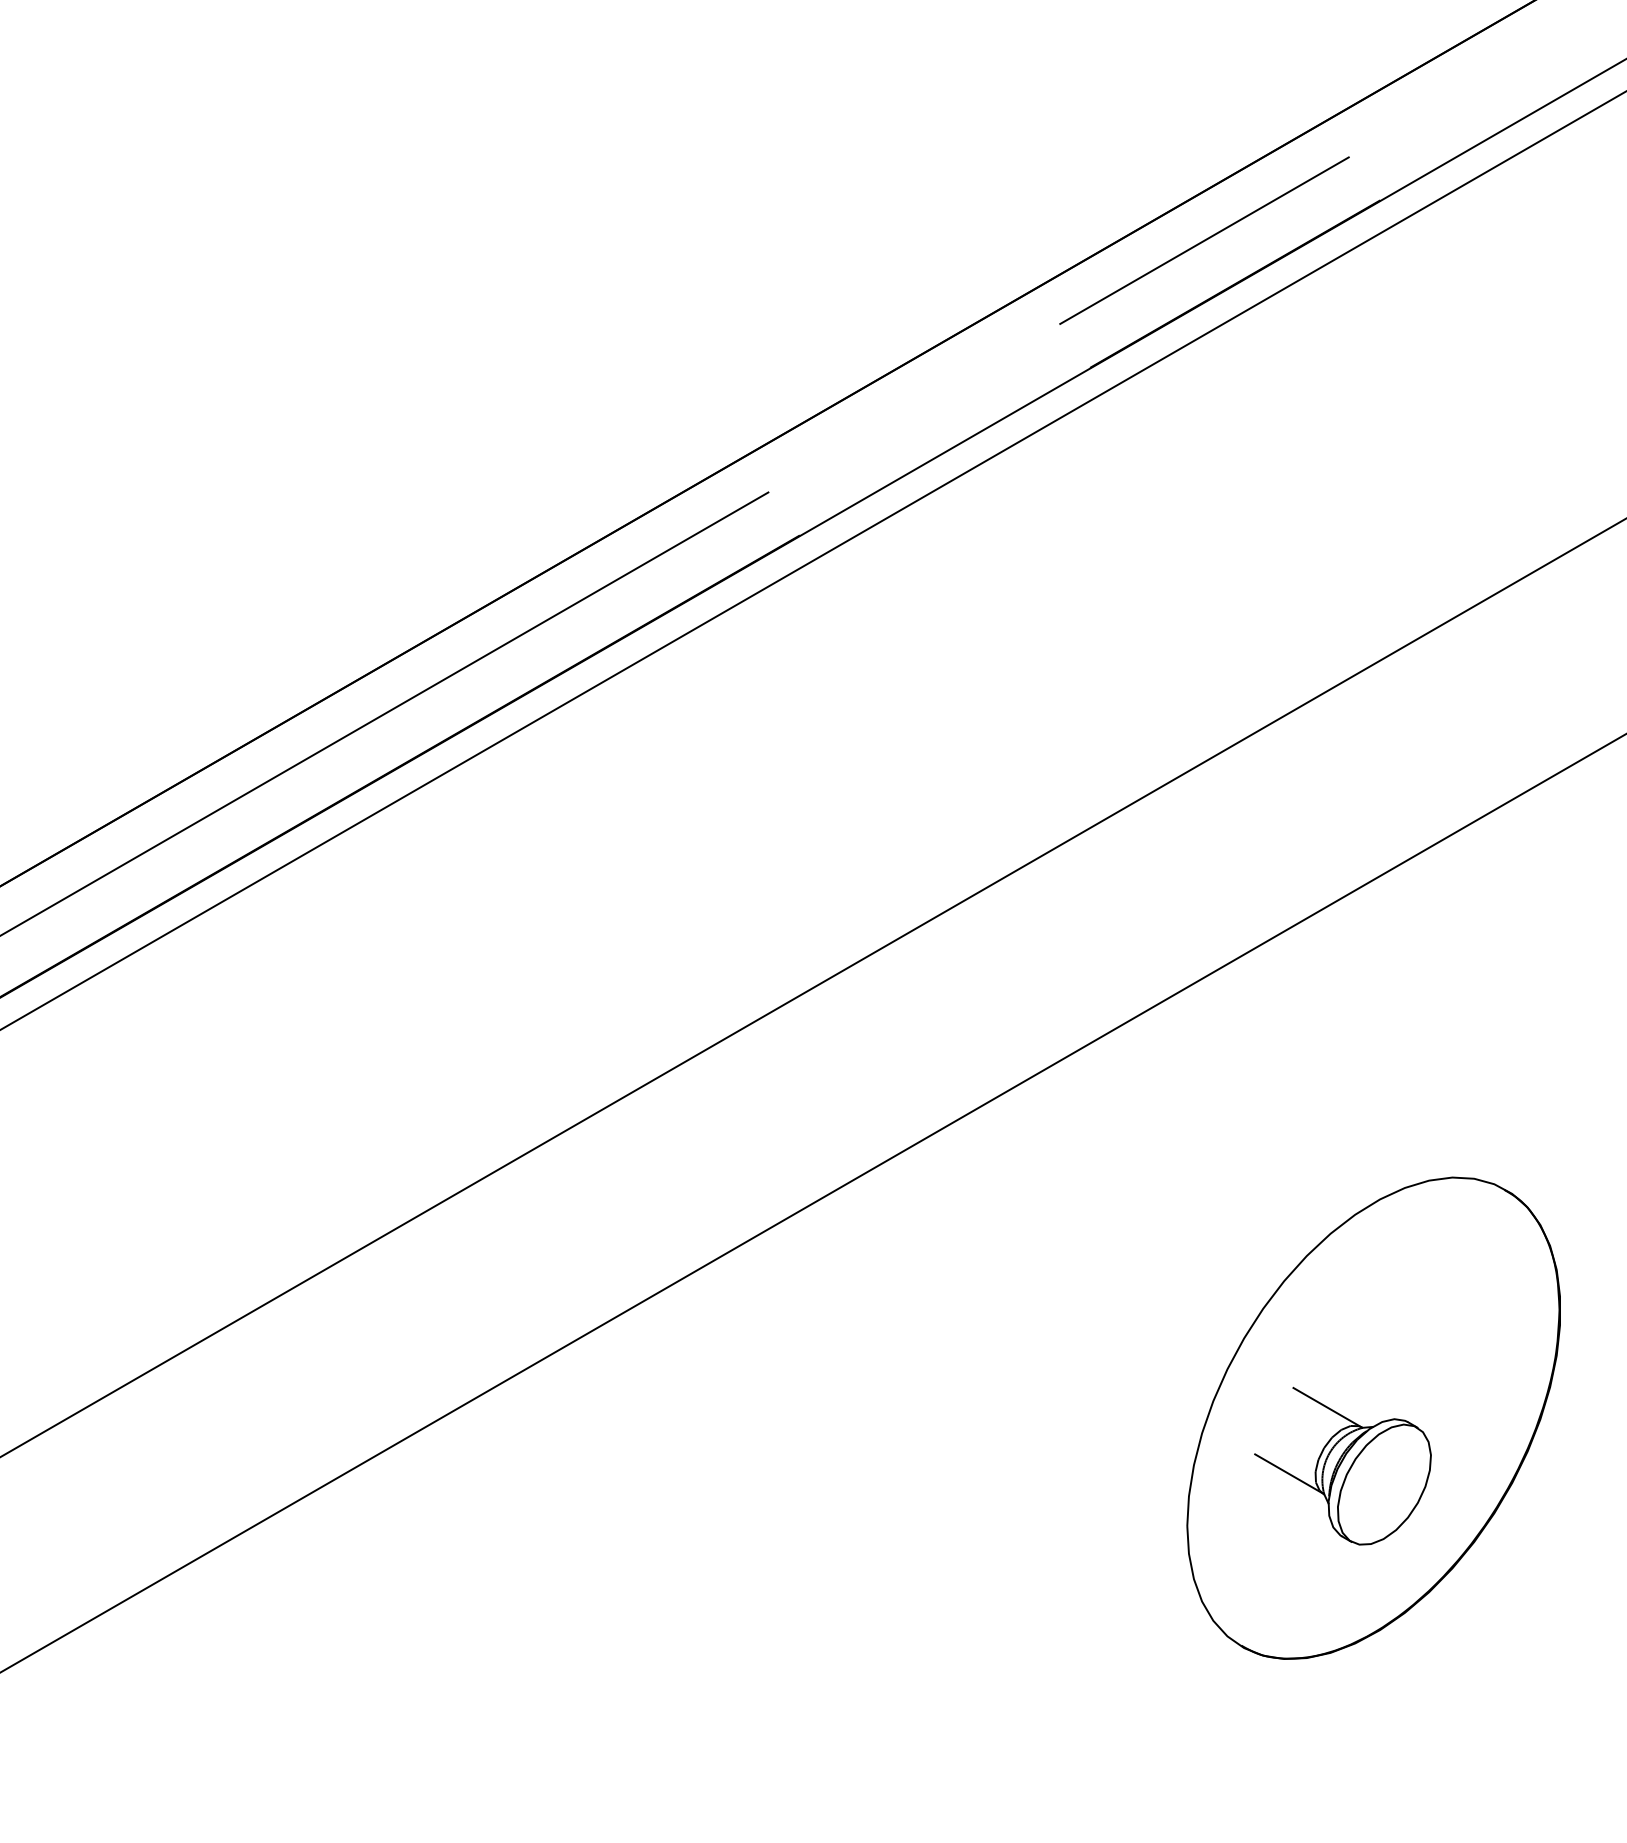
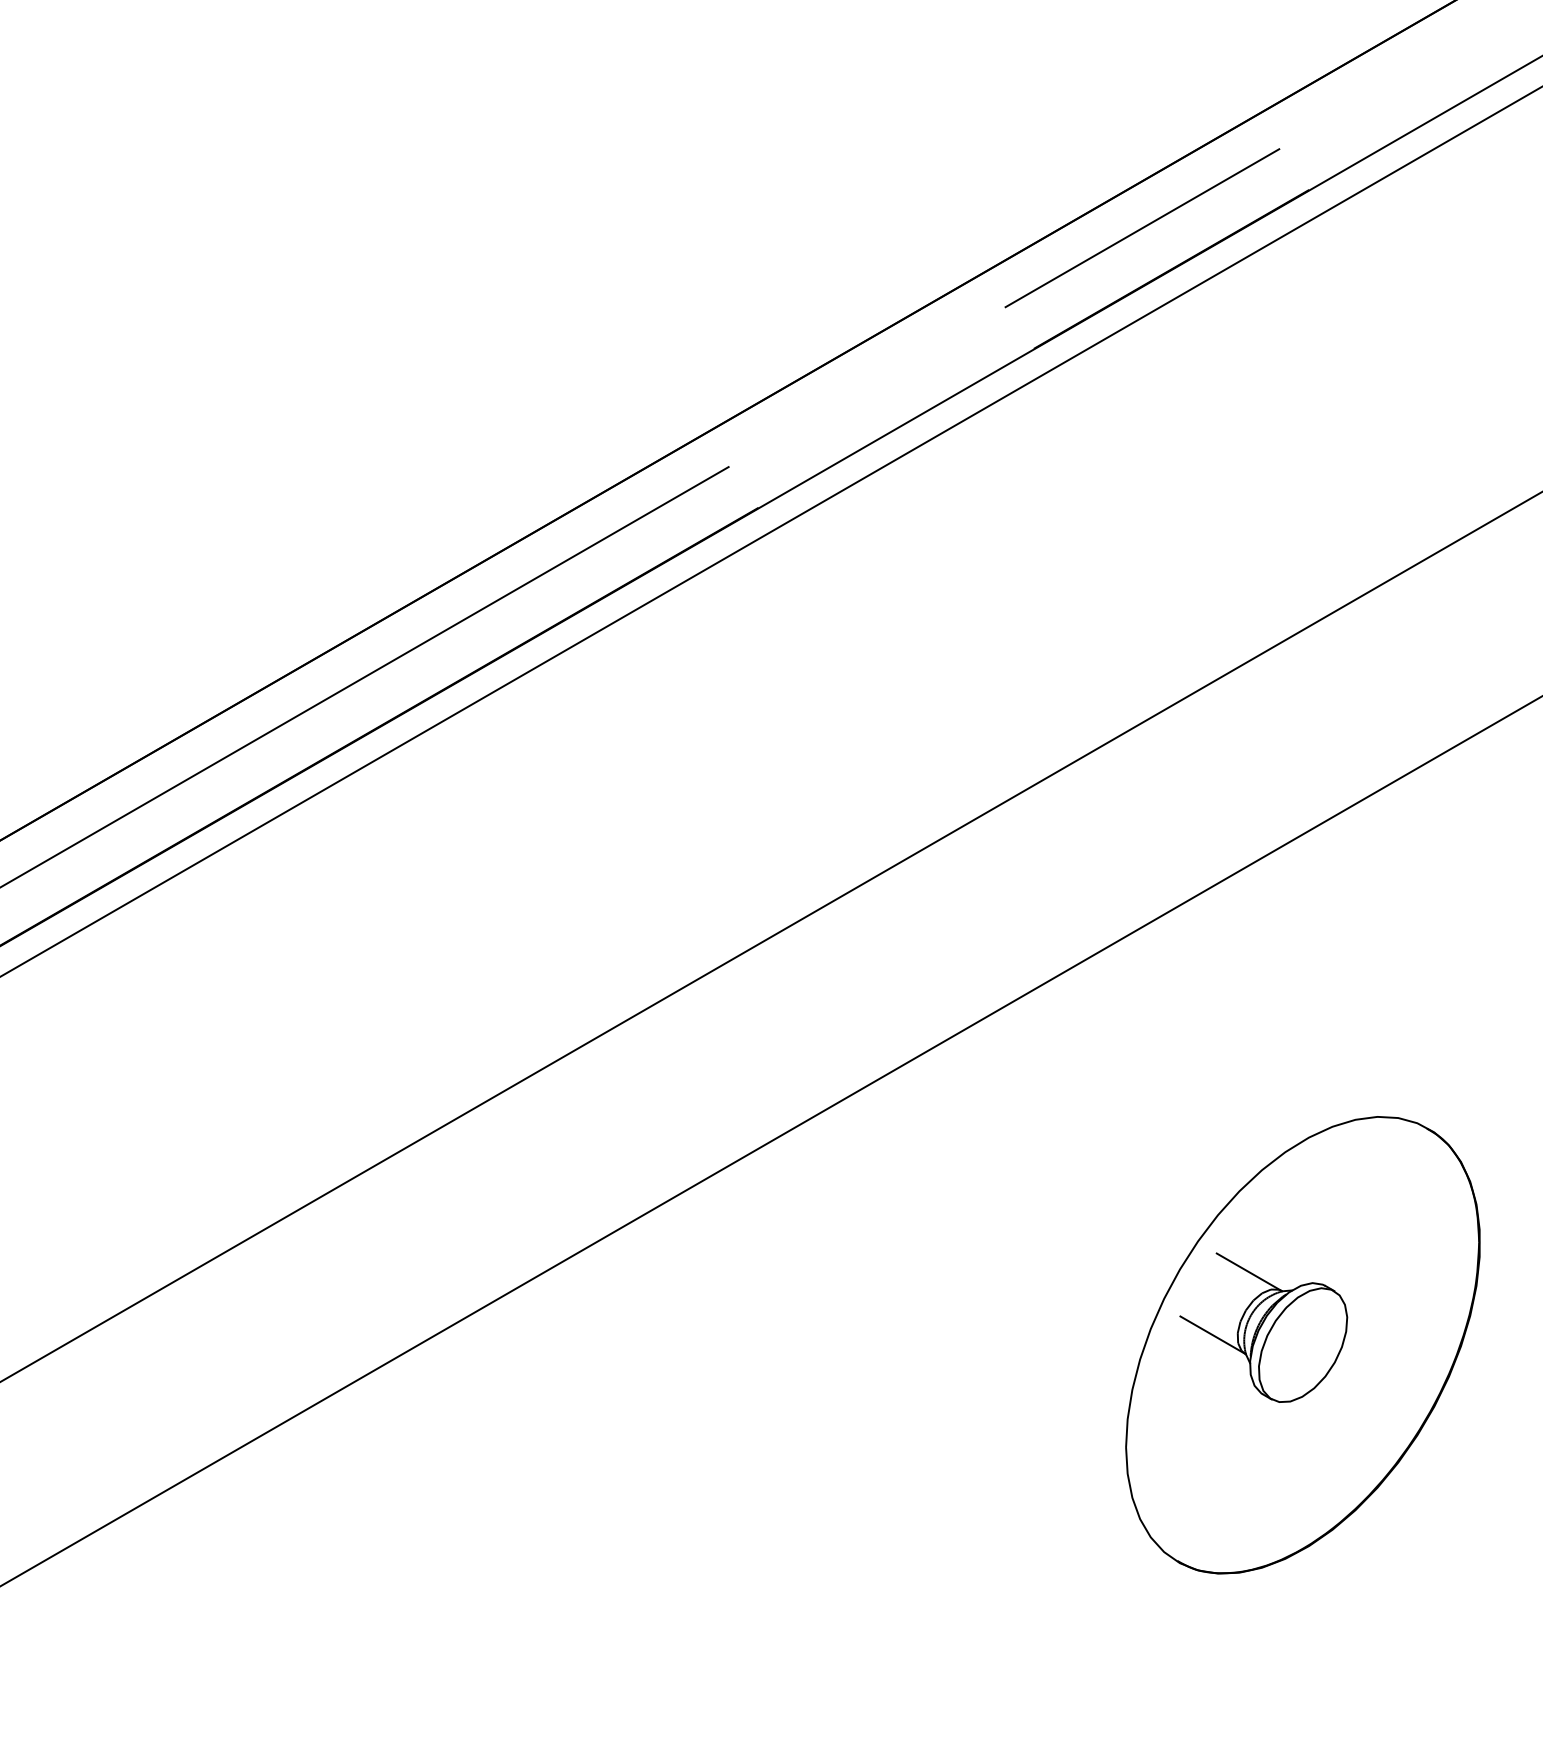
part: (1342, 1465) -> (1263, 1327), moved

